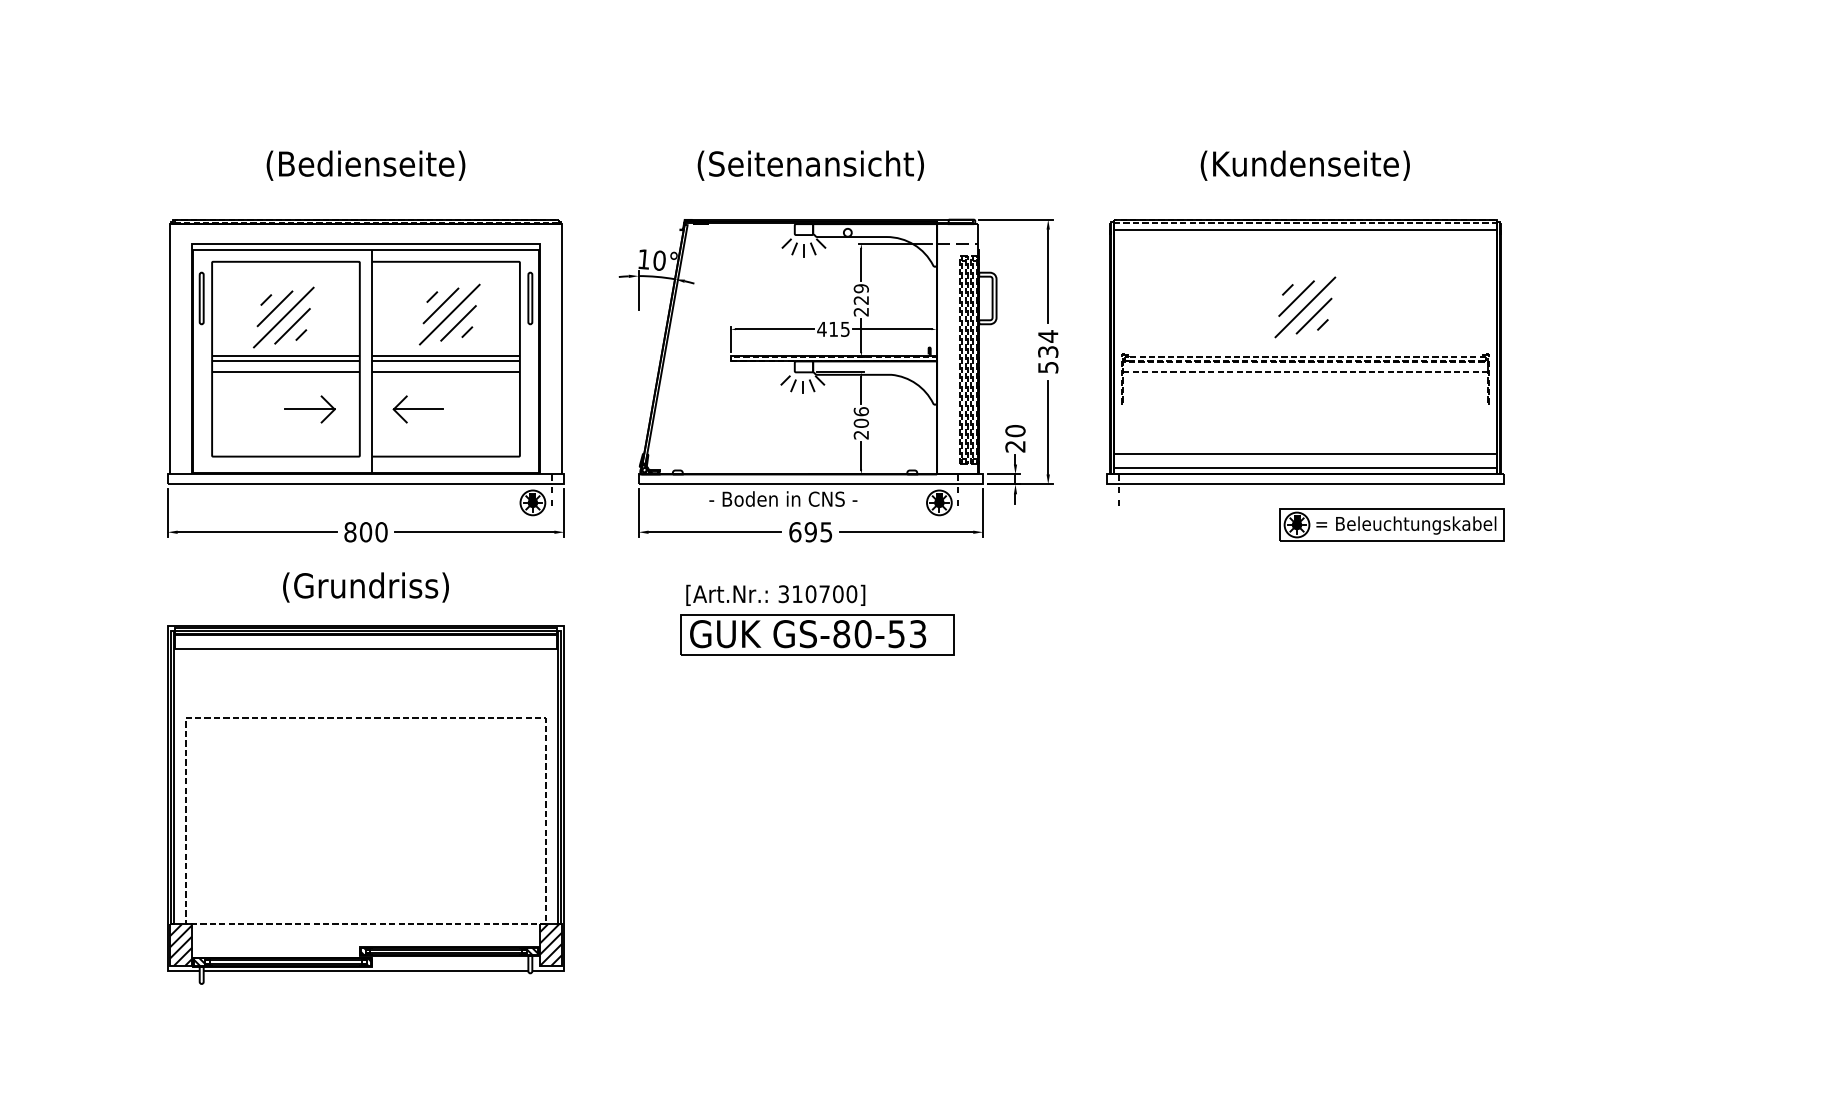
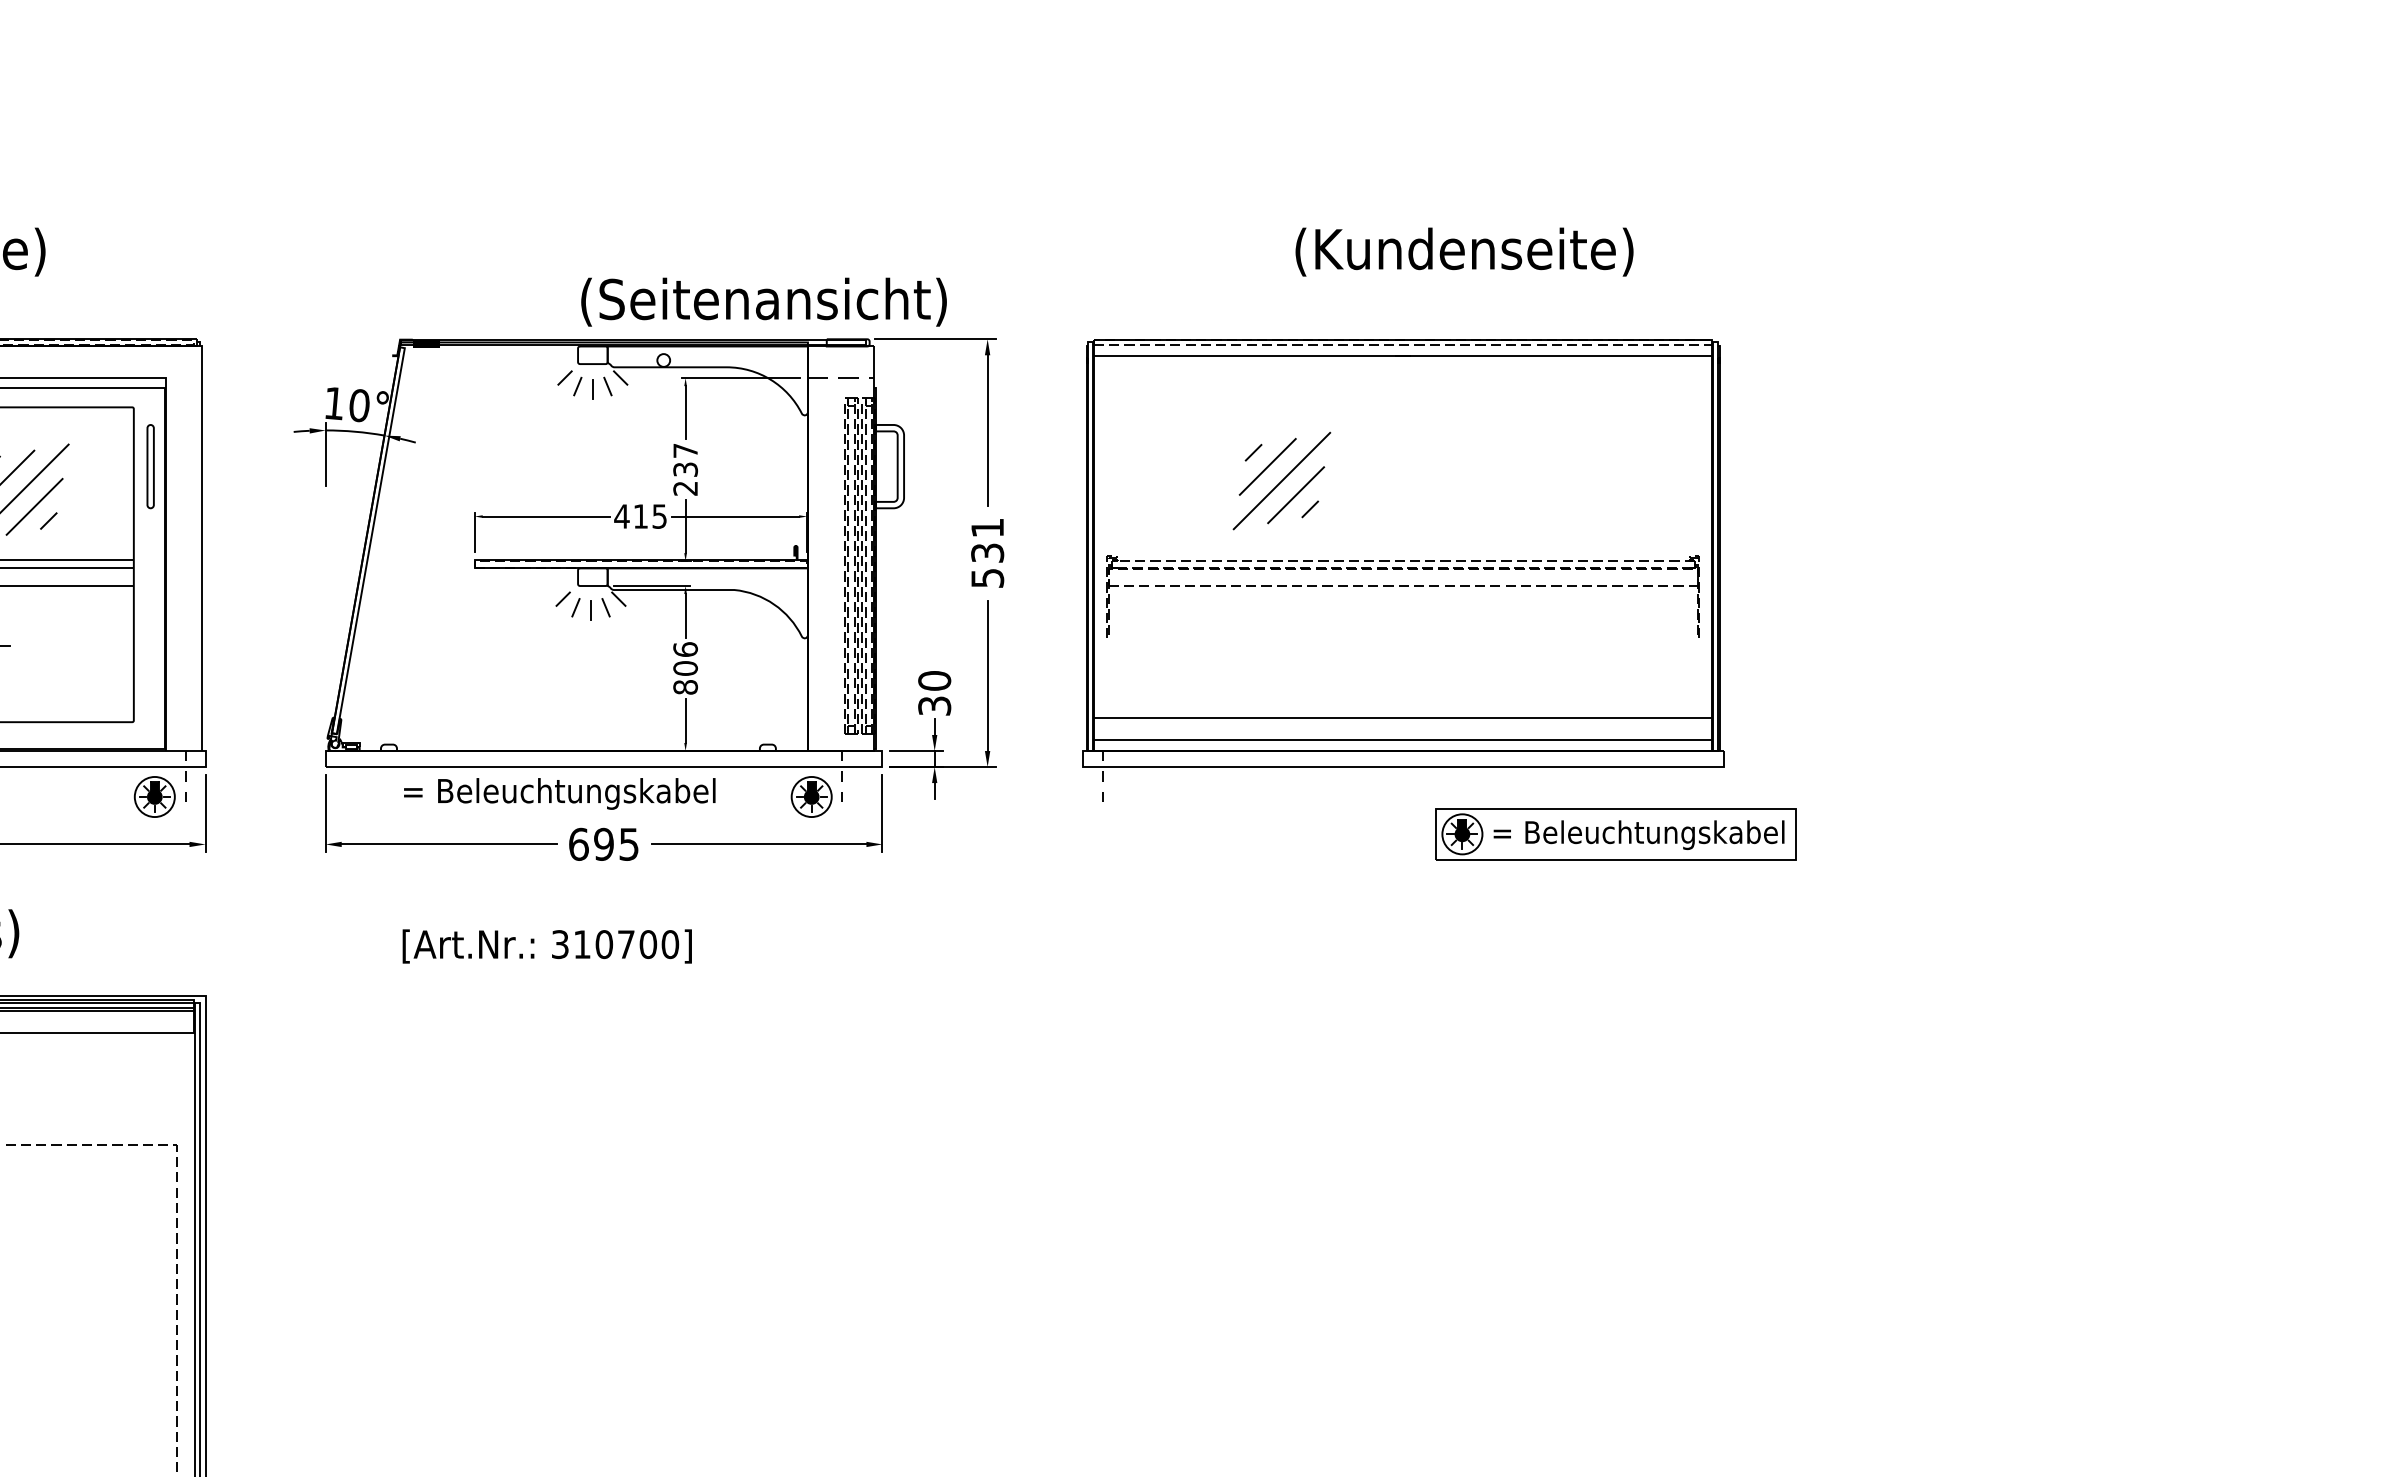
text: (810, 165) -> (763, 301), moved
text: (1304, 165) -> (1463, 251), moved
text: (860, 294) -> (684, 460), 229 -> 237
part: (1305, 307) -> (1282, 481), moved
text: (1048, 336) -> (988, 528), 534 -> 531
text: (860, 434) -> (684, 686), 206 -> 806
text: (1015, 446) -> (934, 705), 20 -> 30
text: (783, 500) -> (559, 793), - Boden in CNS - -> = Beleuchtungskabel
part: (1391, 524) -> (1615, 833), moved
part: (817, 634) -> (614, 1009), removed

